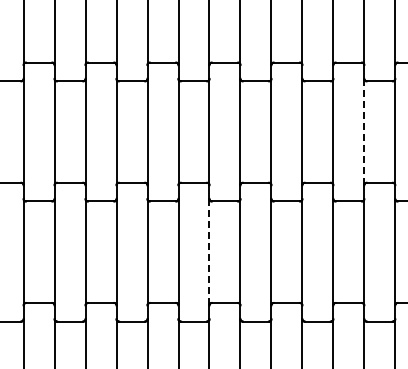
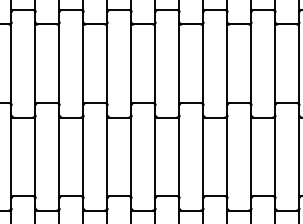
line: (364, 131) -> (275, 63), dashed -> solid
line: (209, 251) -> (155, 156), dashed -> solid

